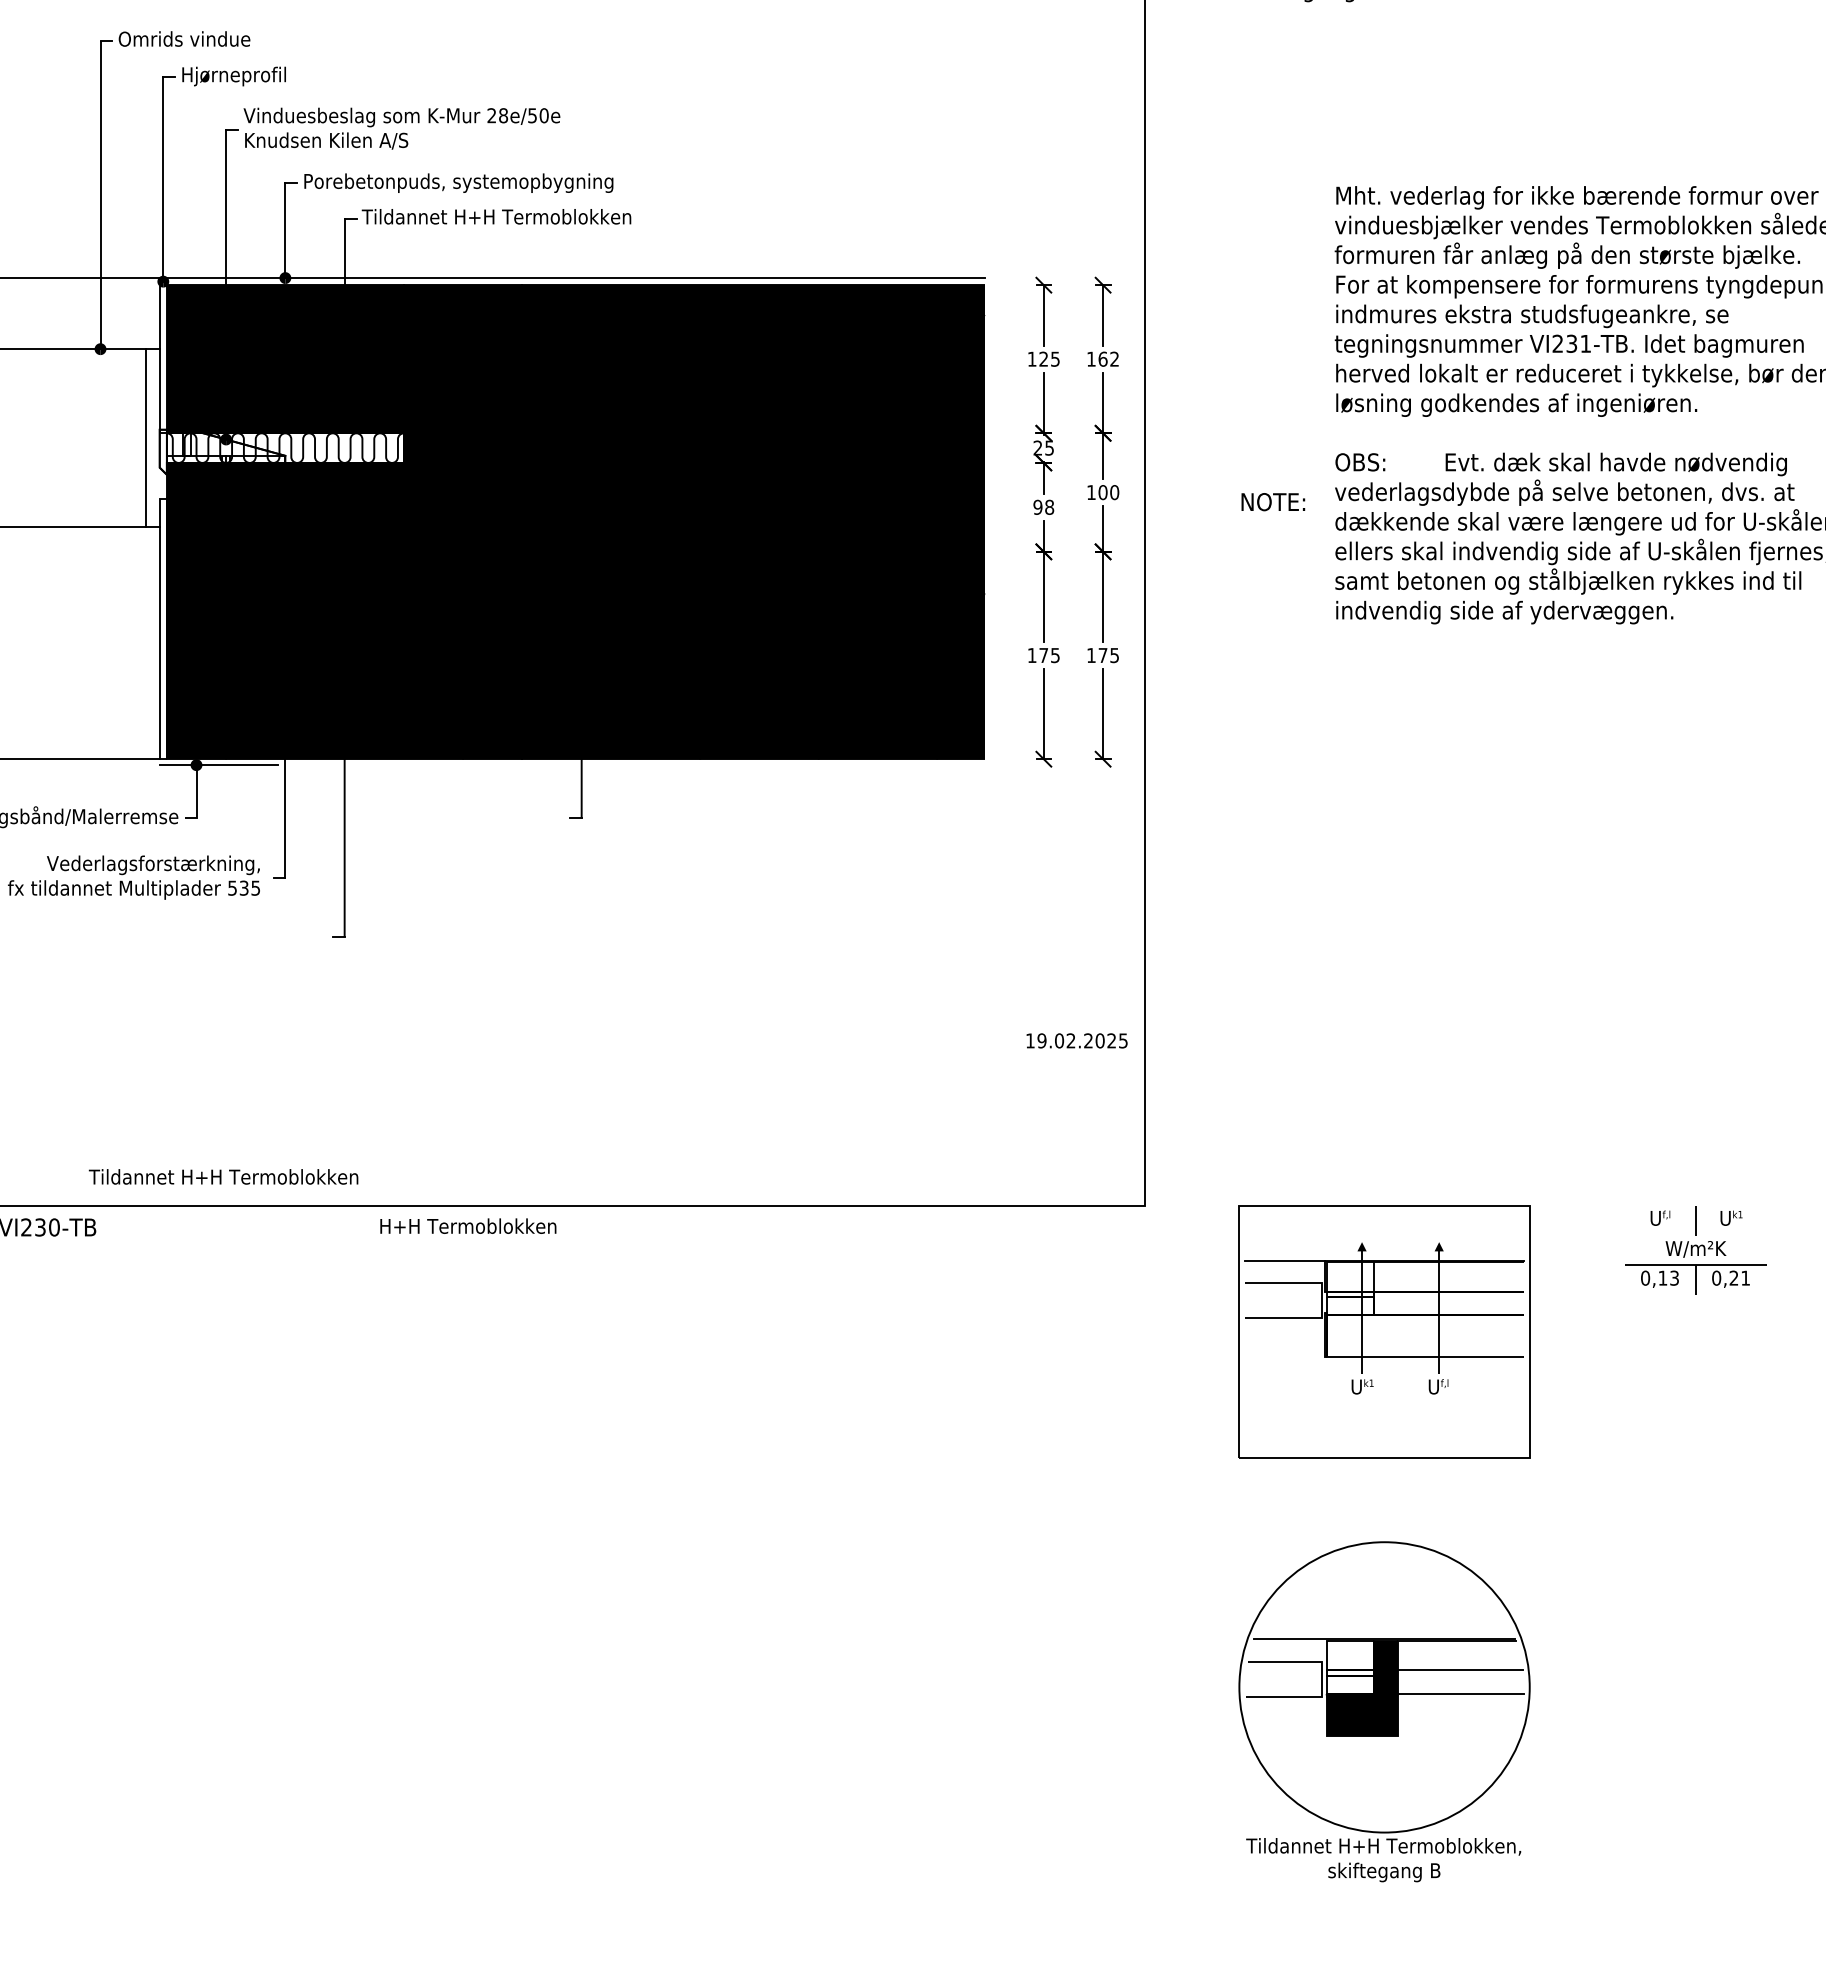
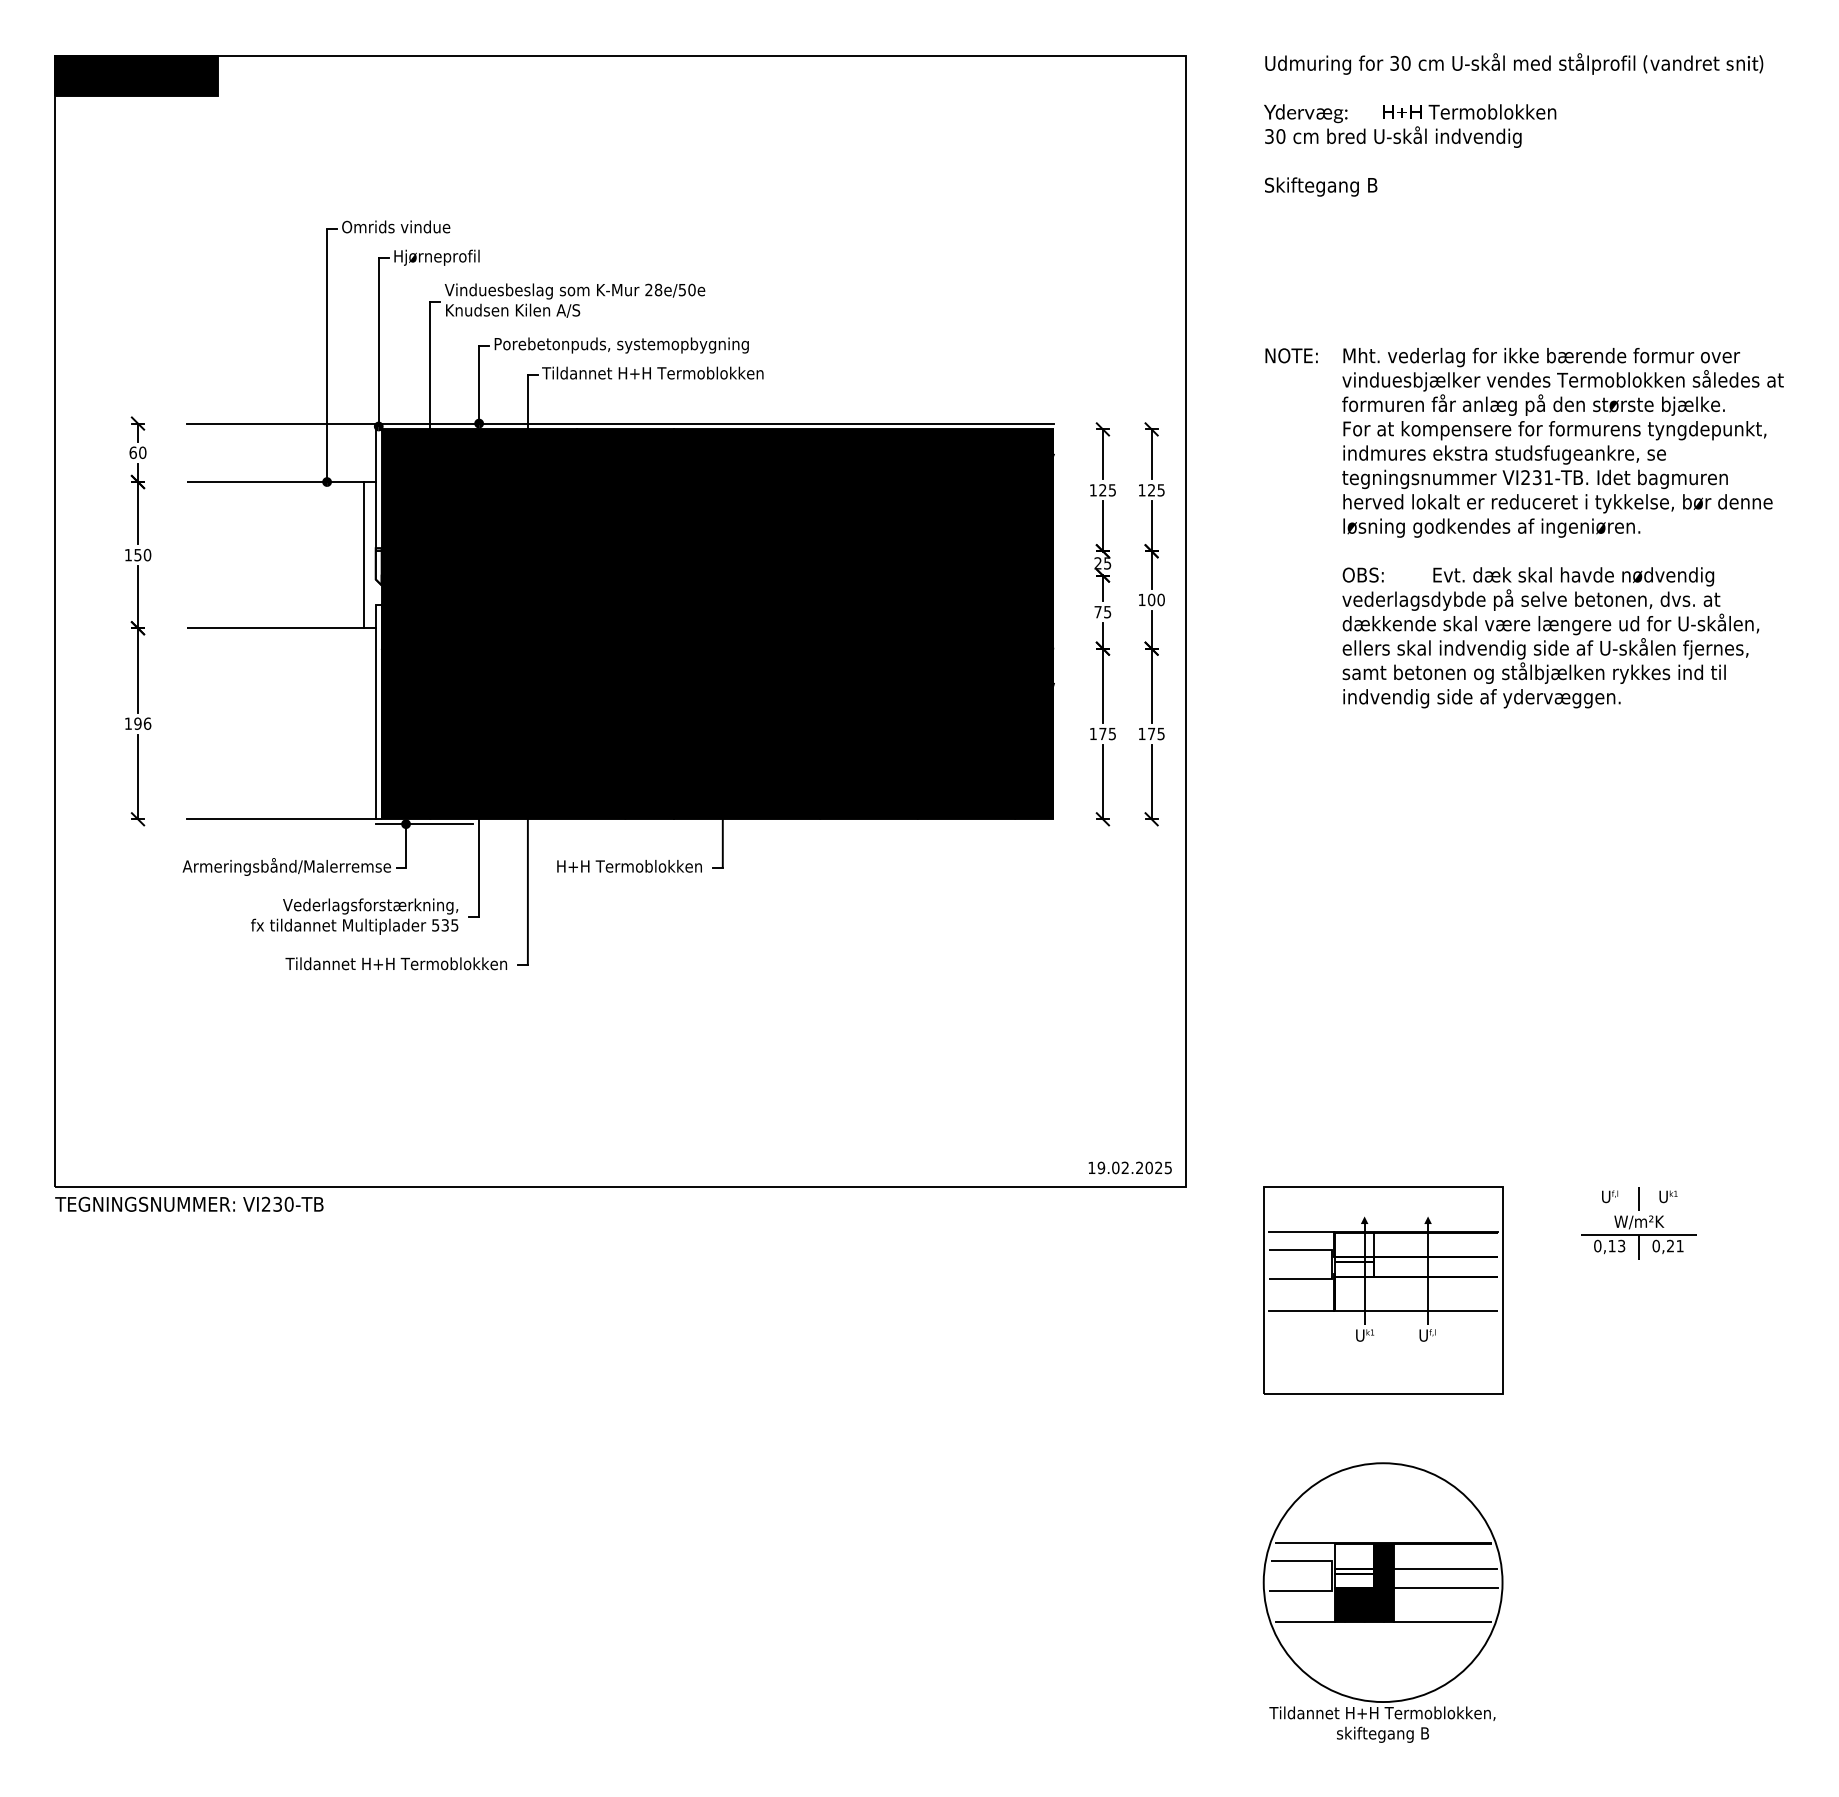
text: (1108, 359) -> (1156, 490), 162 -> 125
fill: (284, 448) -> (478, 563), added
text: (1273, 501) -> (1291, 355), moved
text: (1043, 506) -> (1102, 611), 98 -> 75
text: (1076, 1040) -> (1129, 1167), moved
text: (222, 1176) -> (395, 963), moved
text: (468, 1226) -> (629, 866), moved
line: (1285, 1356) -> (1301, 1310), added
line: (1290, 1735) -> (1305, 1622), added
line: (1455, 1735) -> (1441, 1622), added

